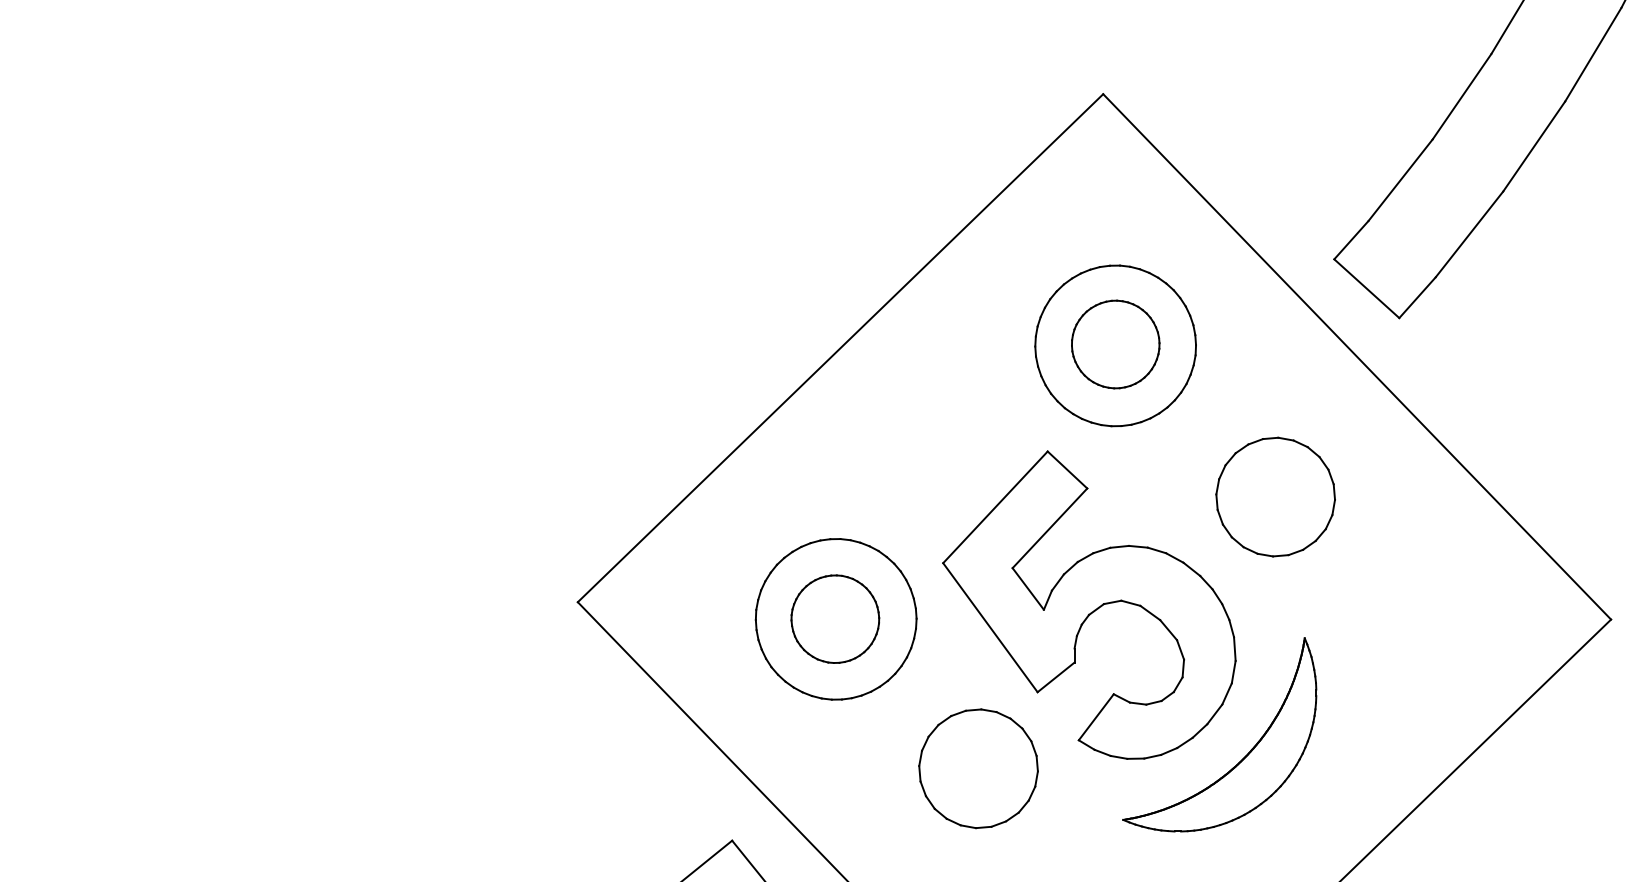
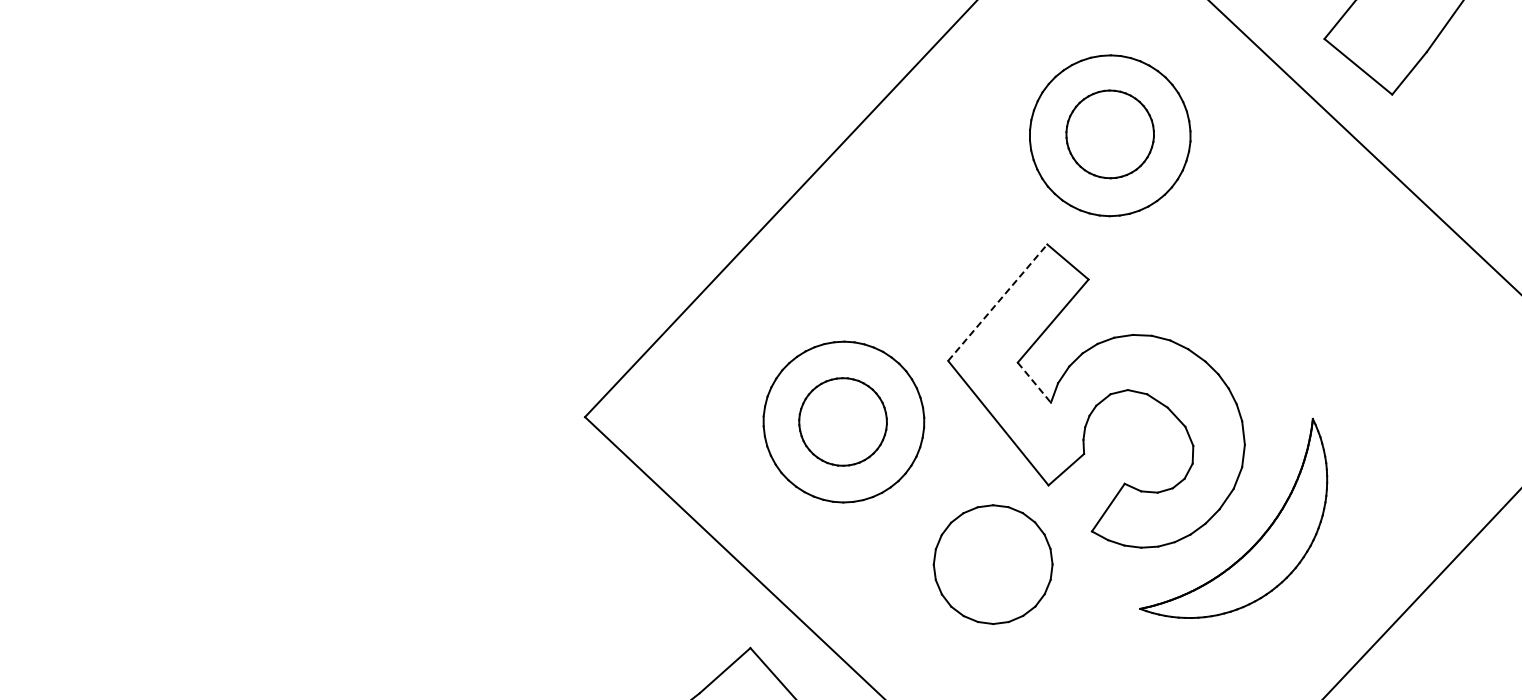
part: (1275, 496) -> (1276, 278), removed
line: (995, 506) -> (997, 301), solid -> dashed
line: (1028, 589) -> (1034, 383), solid -> dashed

